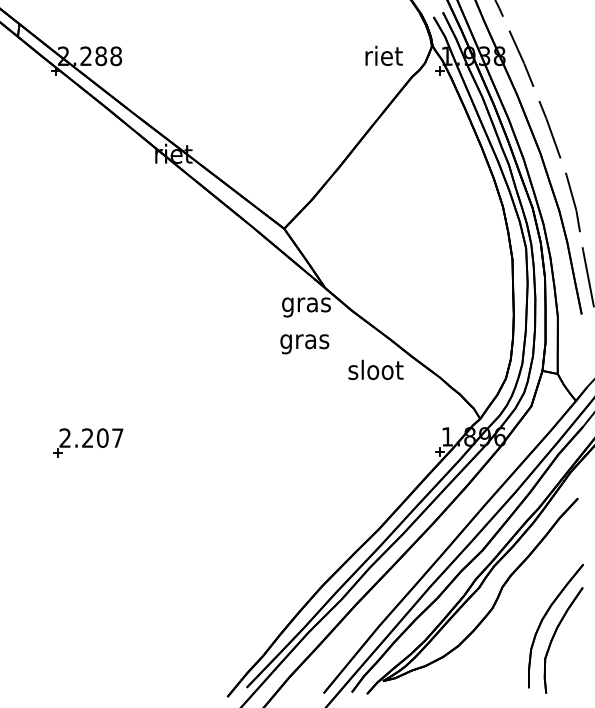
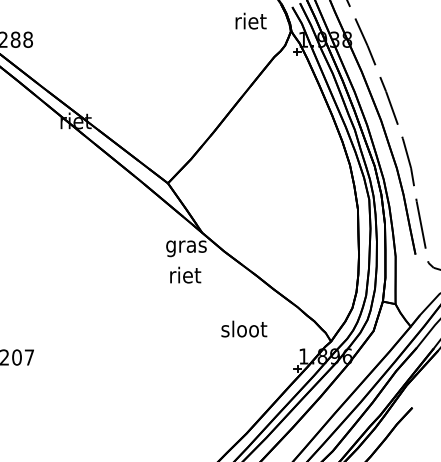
text: (383, 55) -> (250, 20), moved
text: (304, 341) -> (184, 277), gras -> riet
text: (375, 369) -> (243, 328), moved

